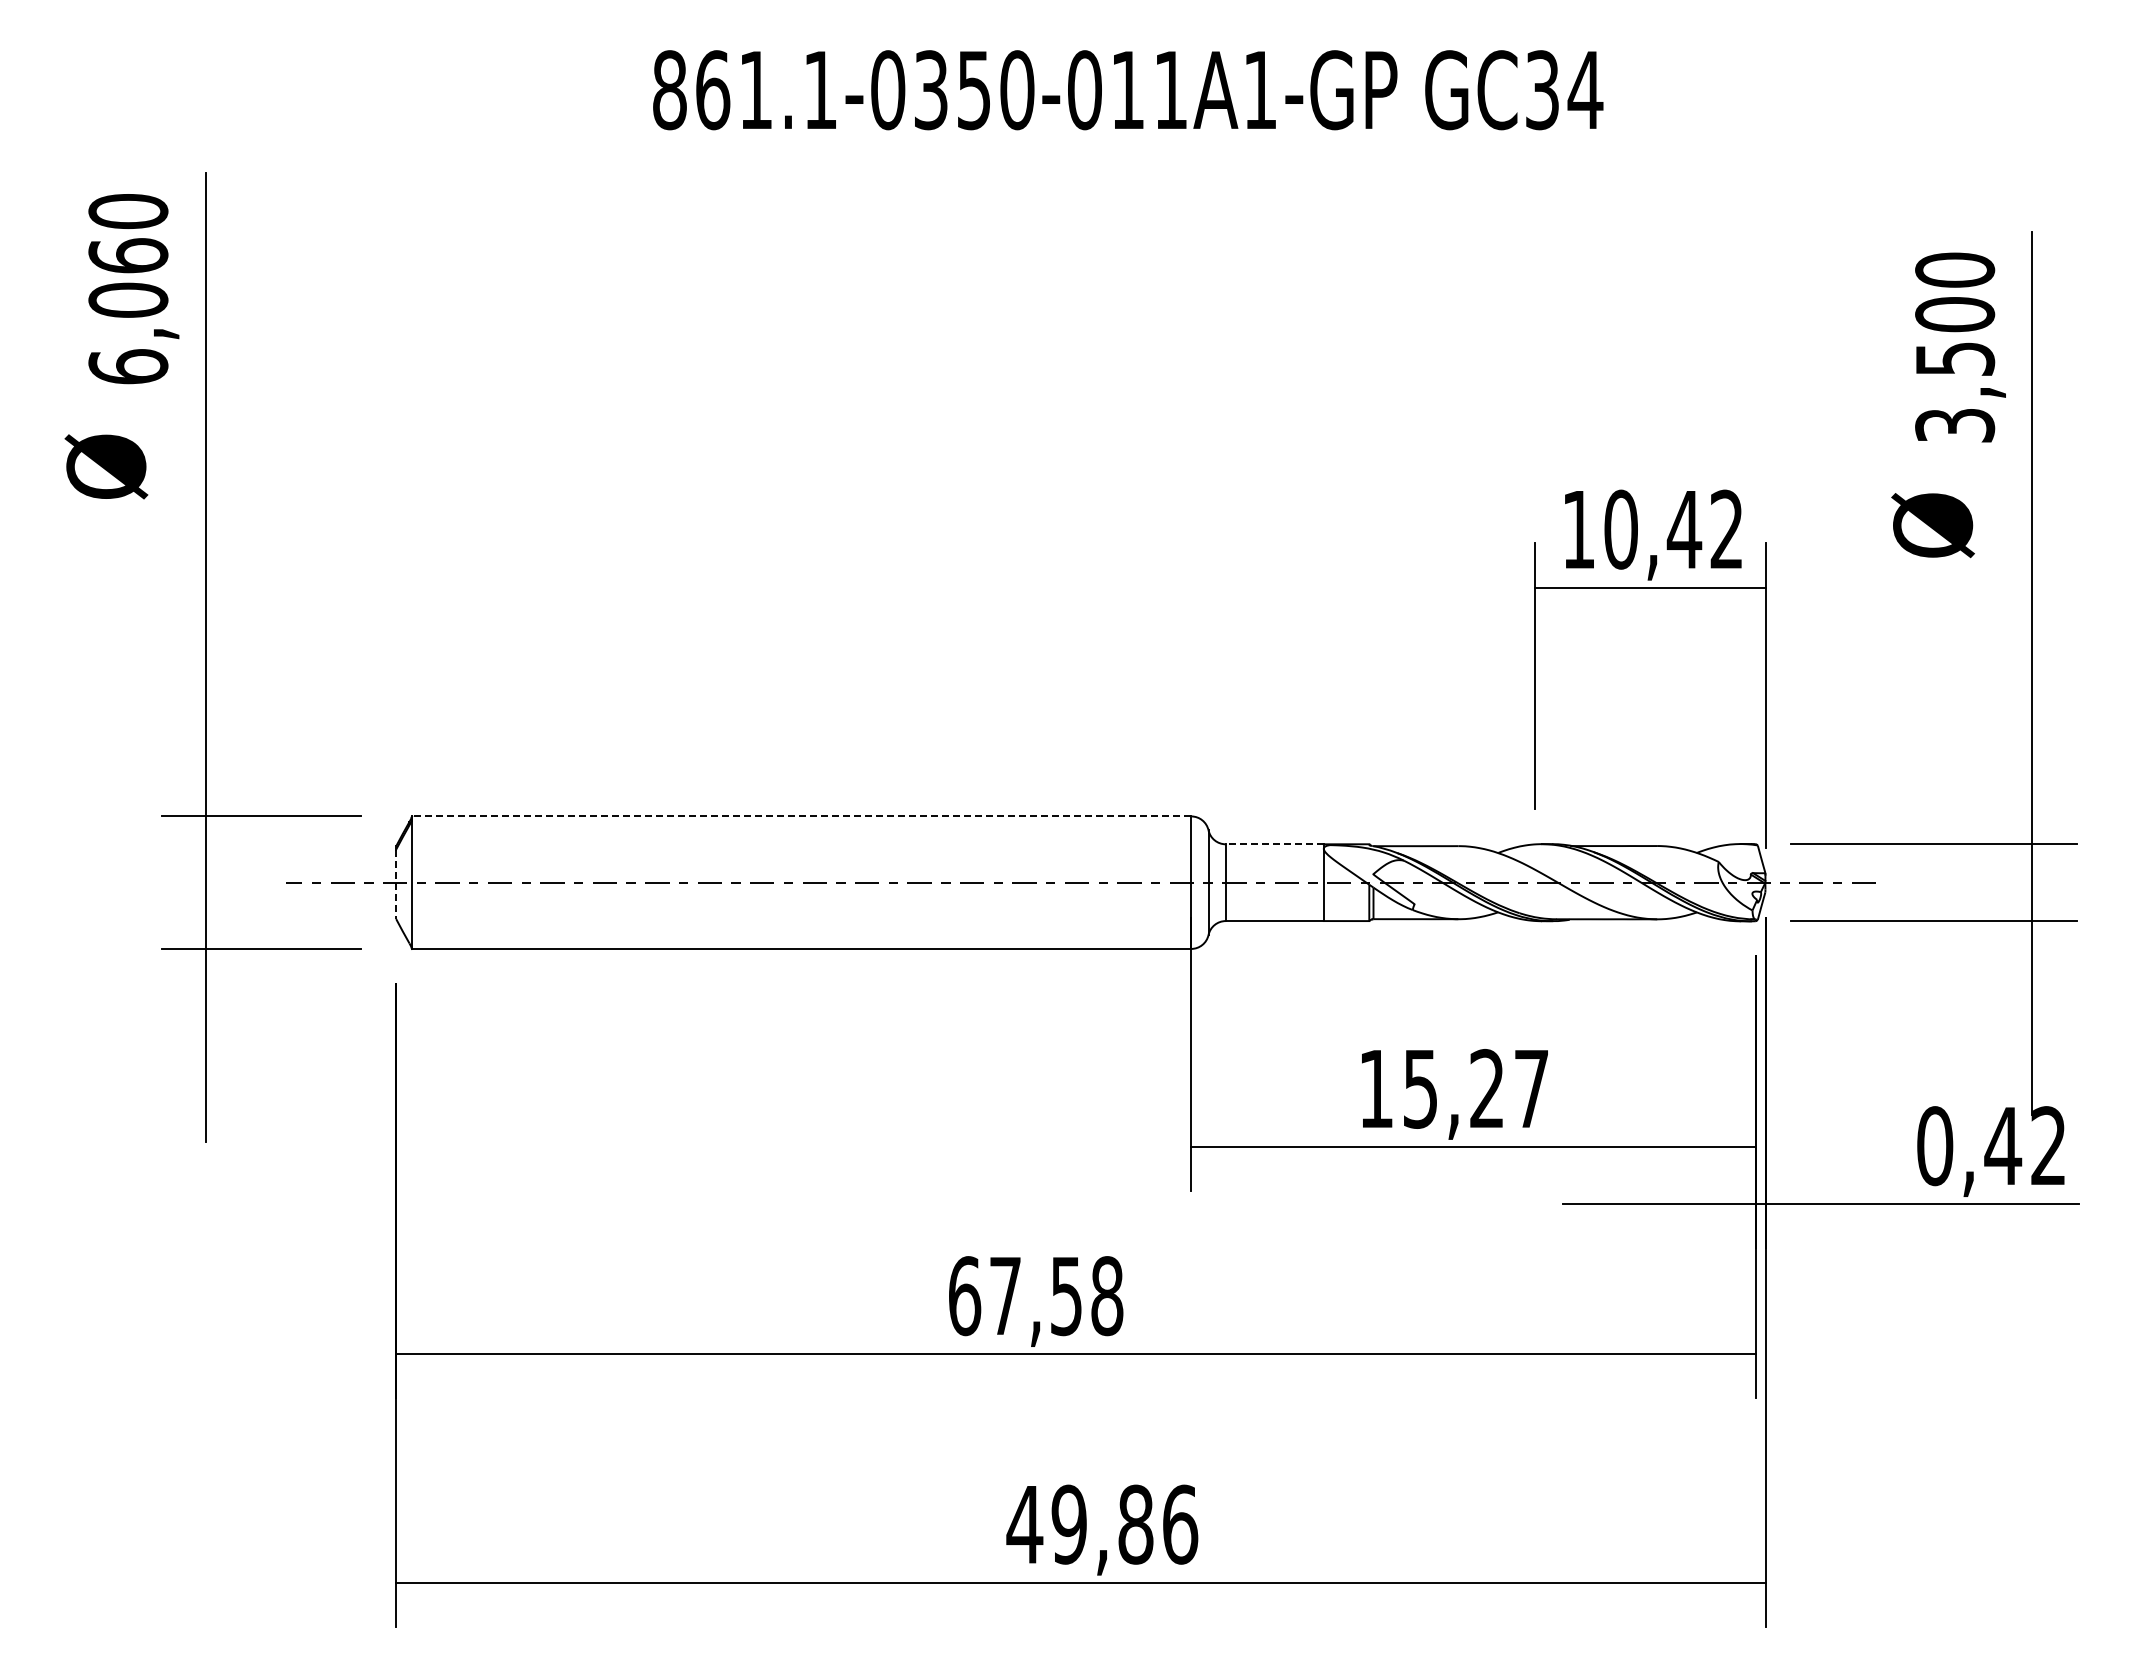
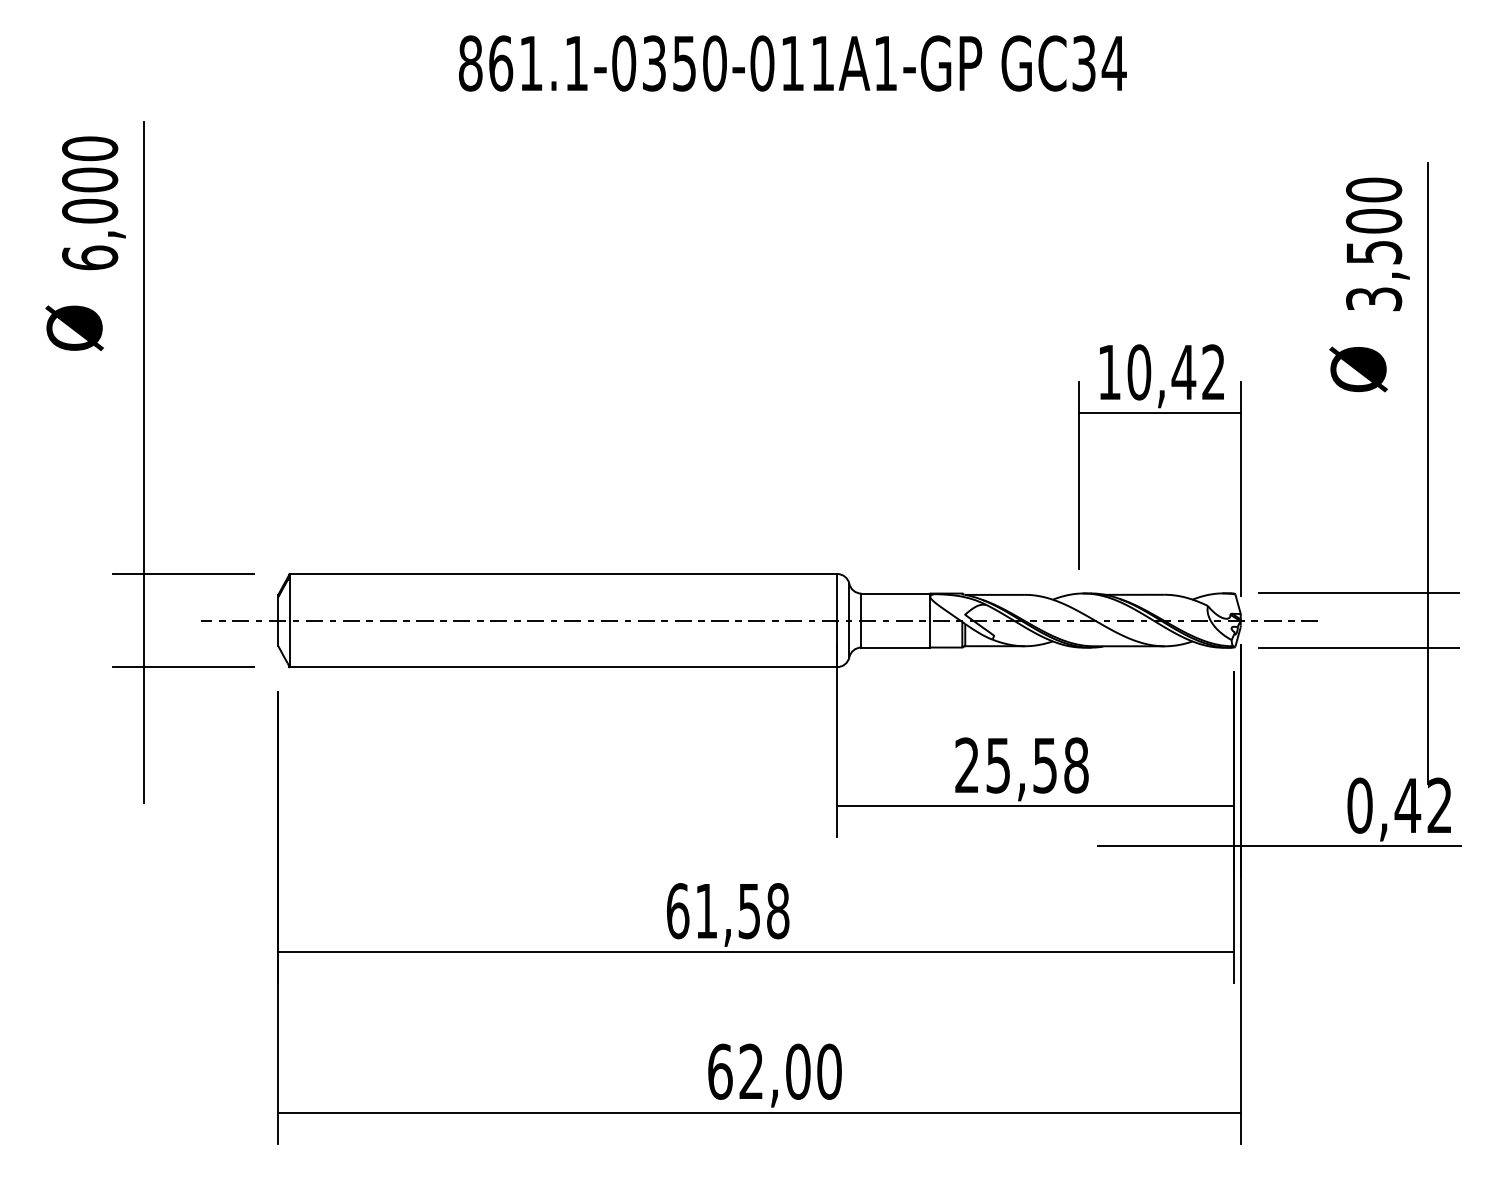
text: (128, 255) -> (90, 179), 6,060 -> 6,000
line: (801, 816) -> (563, 574), dashed -> solid
line: (1274, 844) -> (895, 593), dashed -> solid
line: (396, 884) -> (278, 621), dashed -> solid
text: (1454, 1088) -> (1022, 765), 15,27 -> 25,58
text: (1005, 1295) -> (706, 910), 67,58 -> 61,58
text: (1102, 1524) -> (774, 1071), 49,86 -> 62,00

